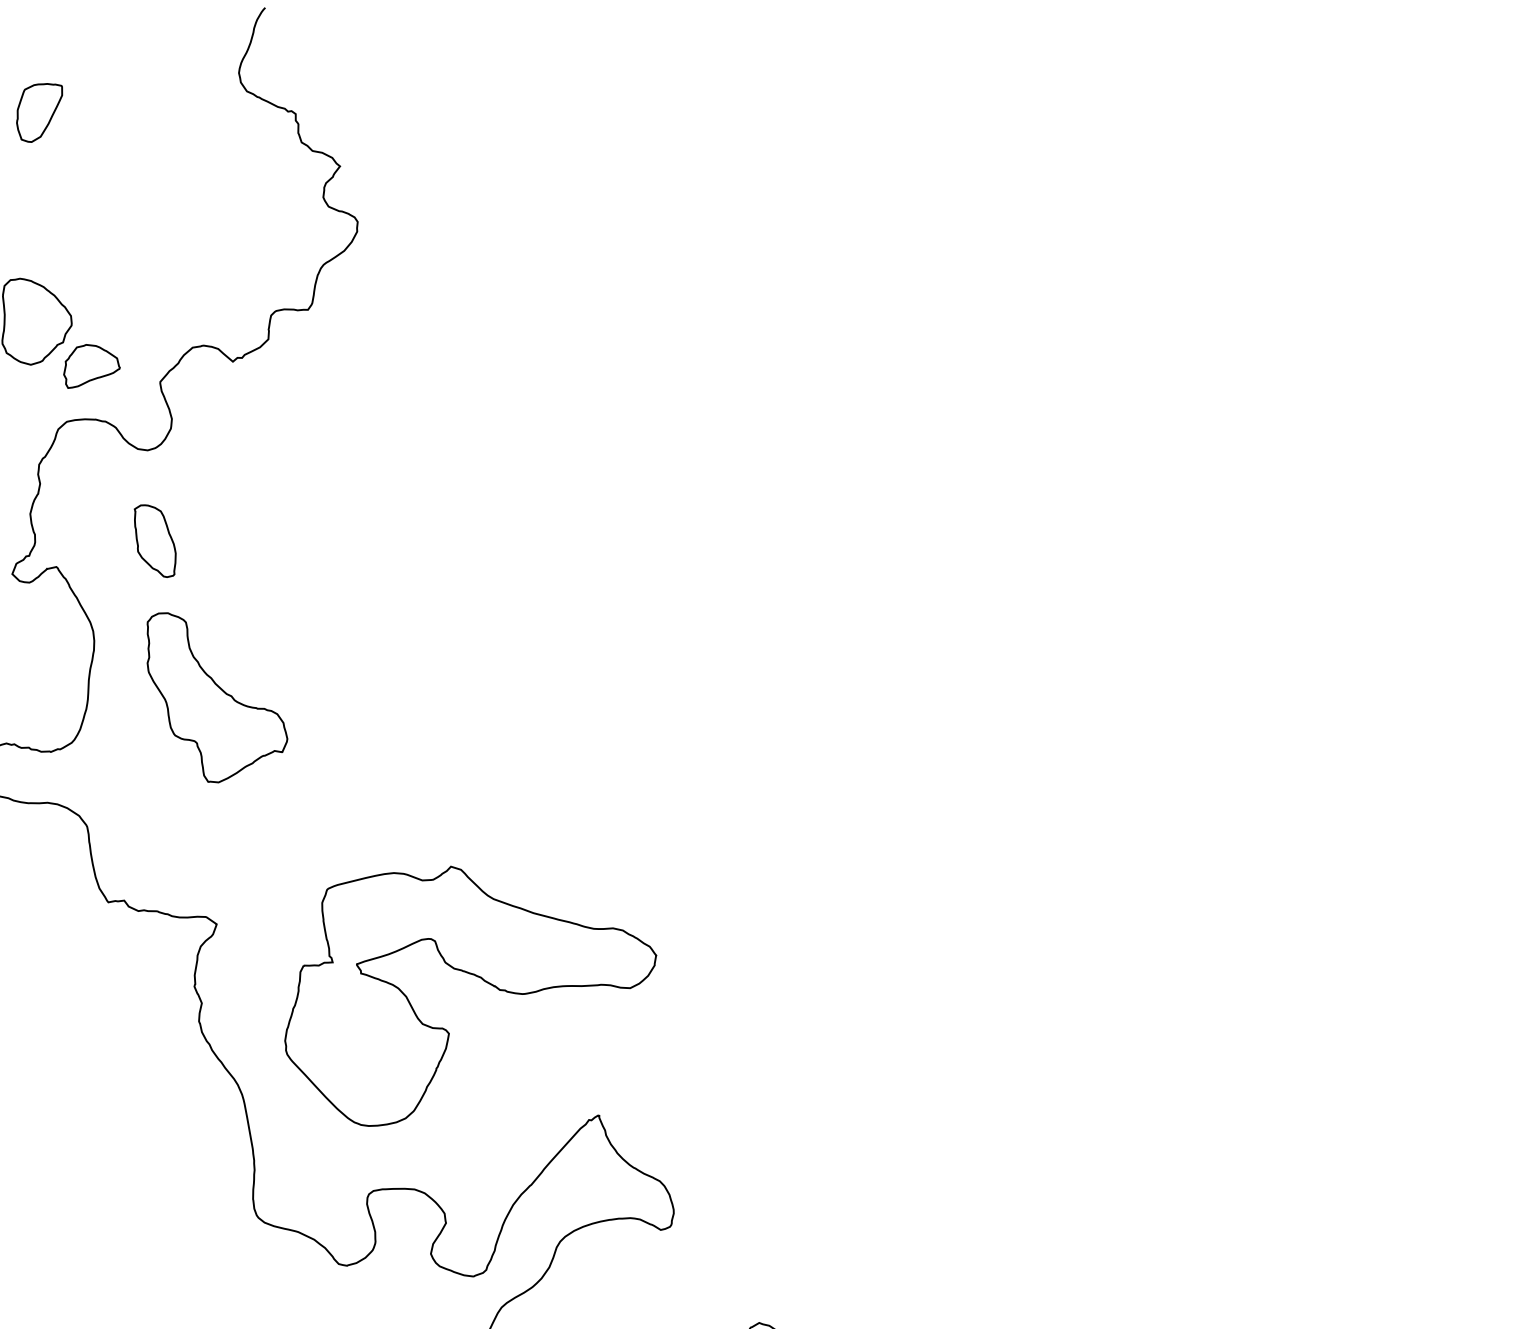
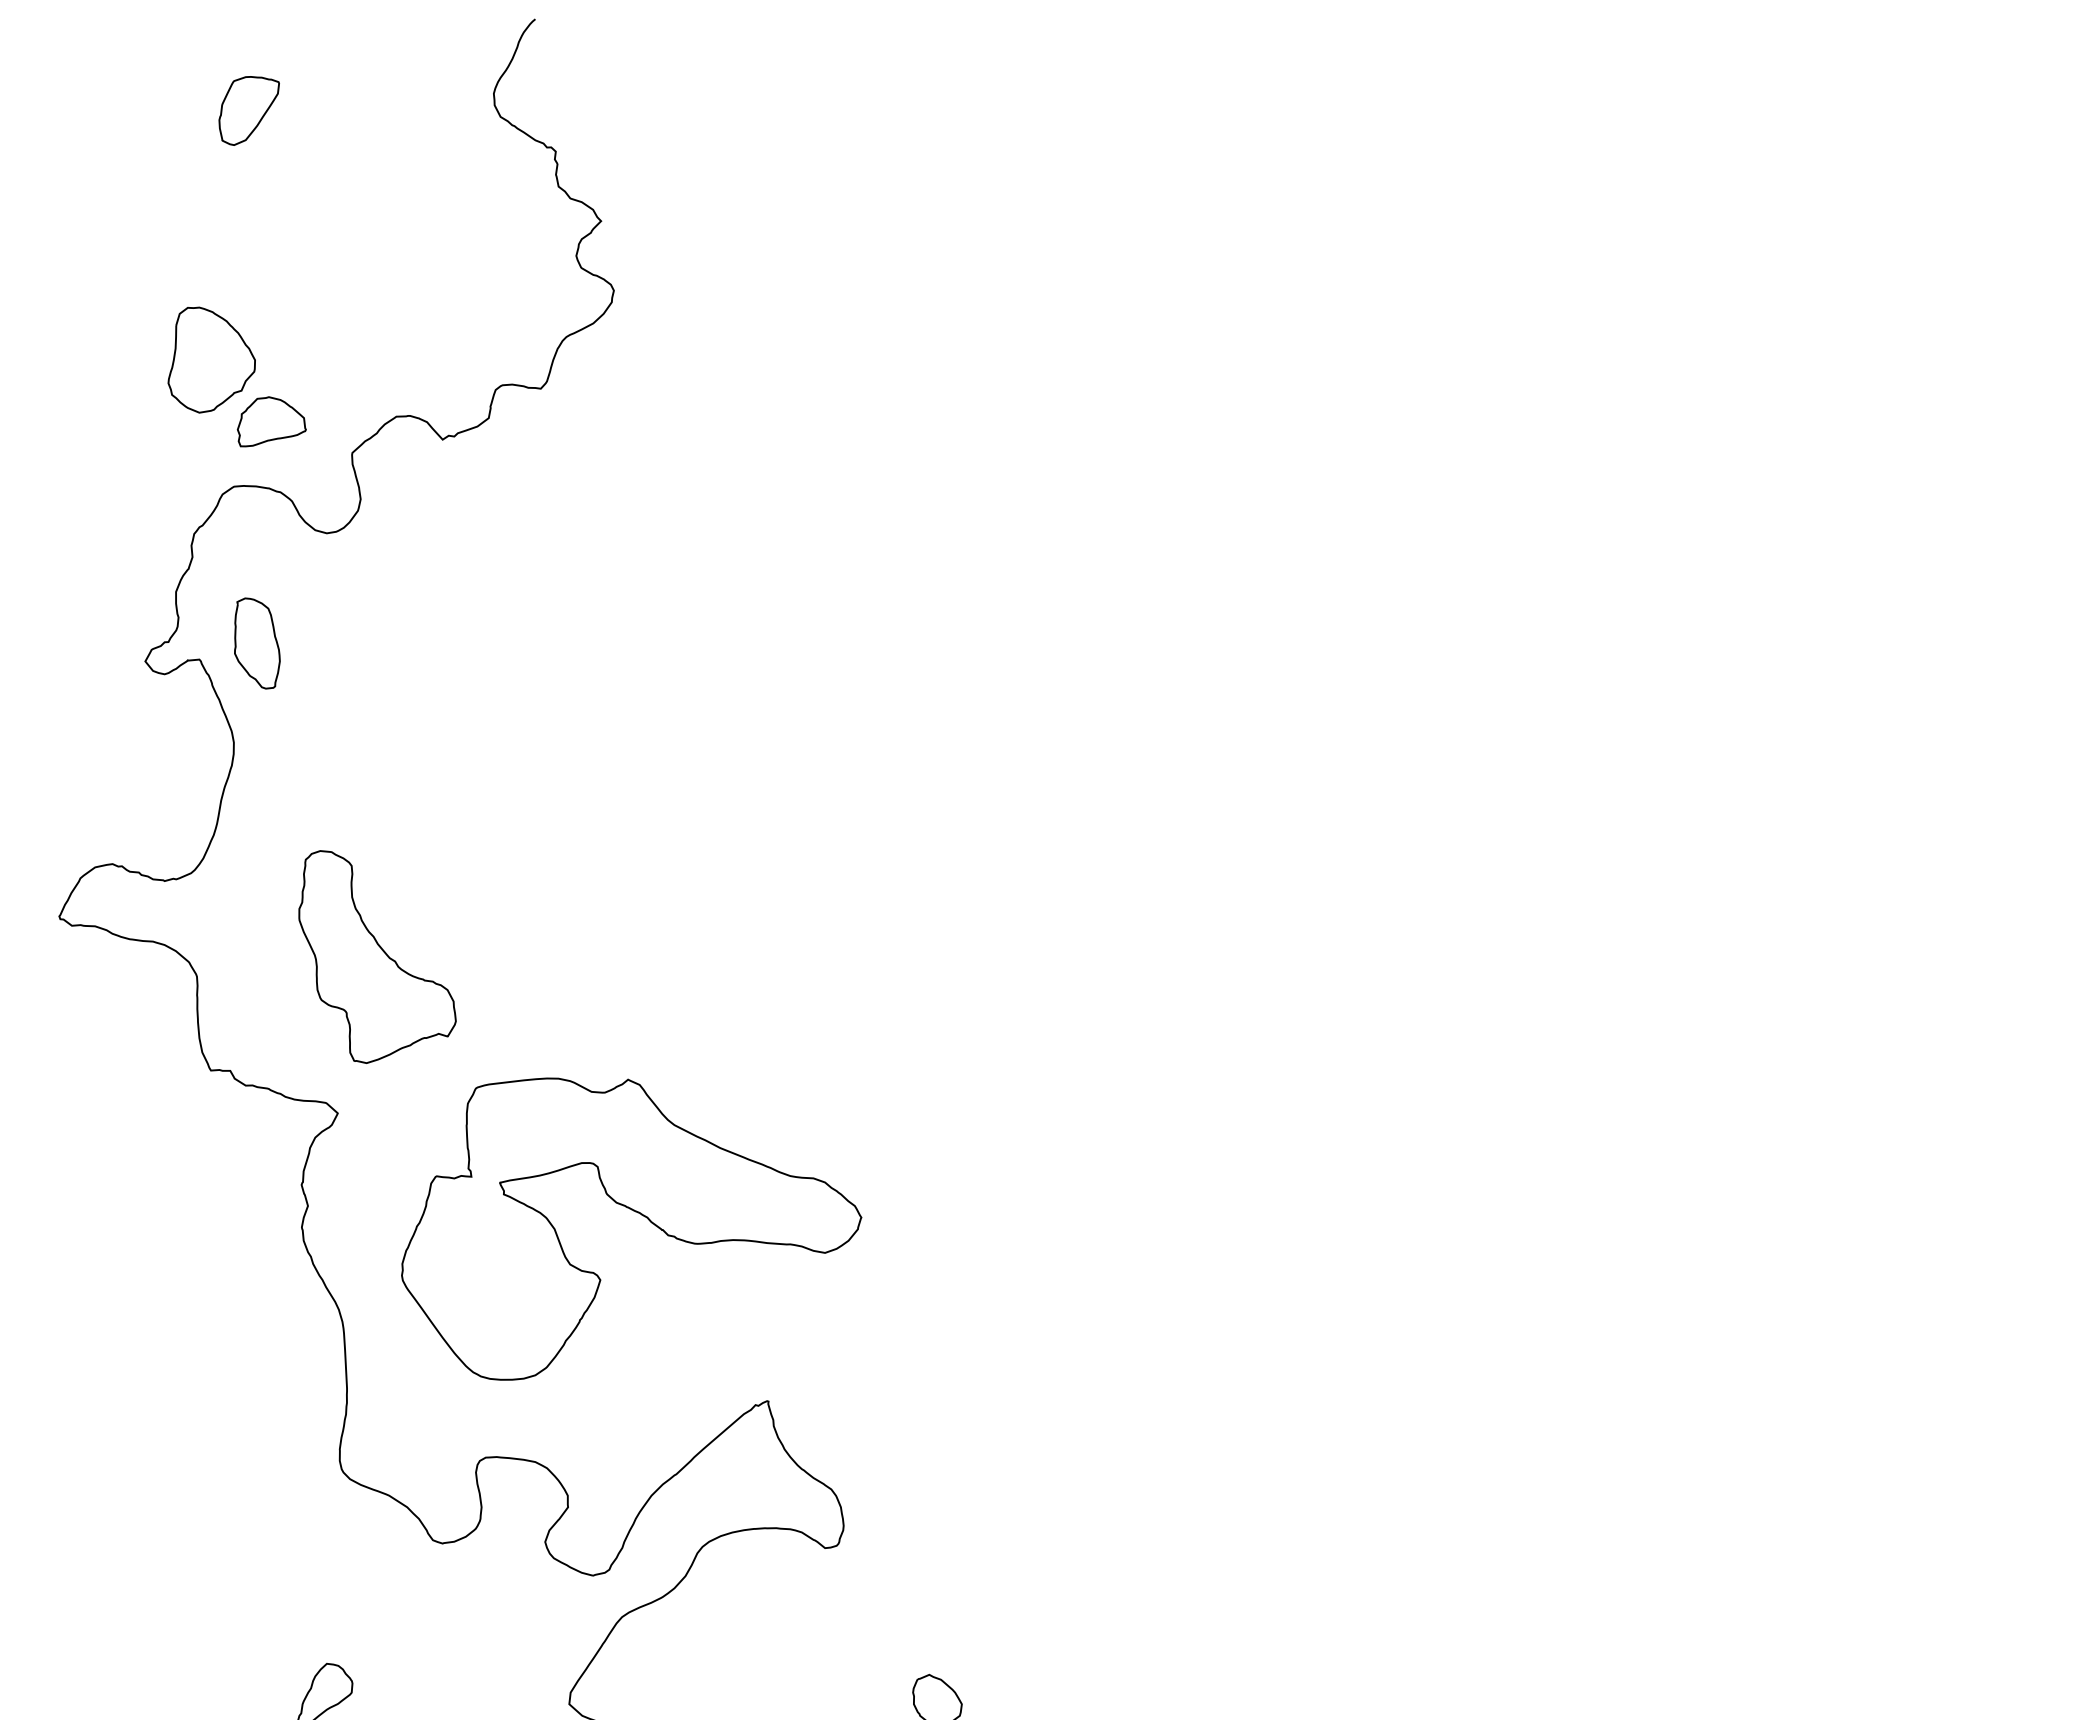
part: (155, 541) -> (257, 643), moved
part: (216, 693) -> (377, 956), moved

